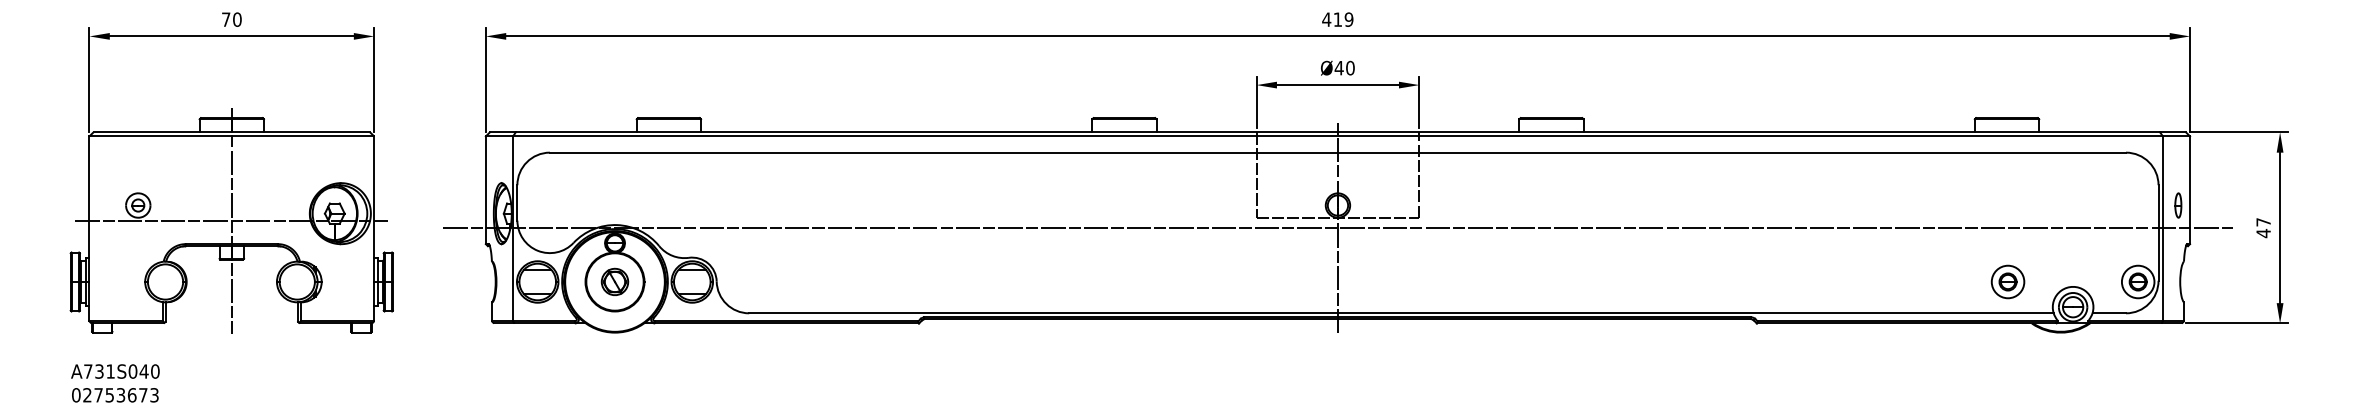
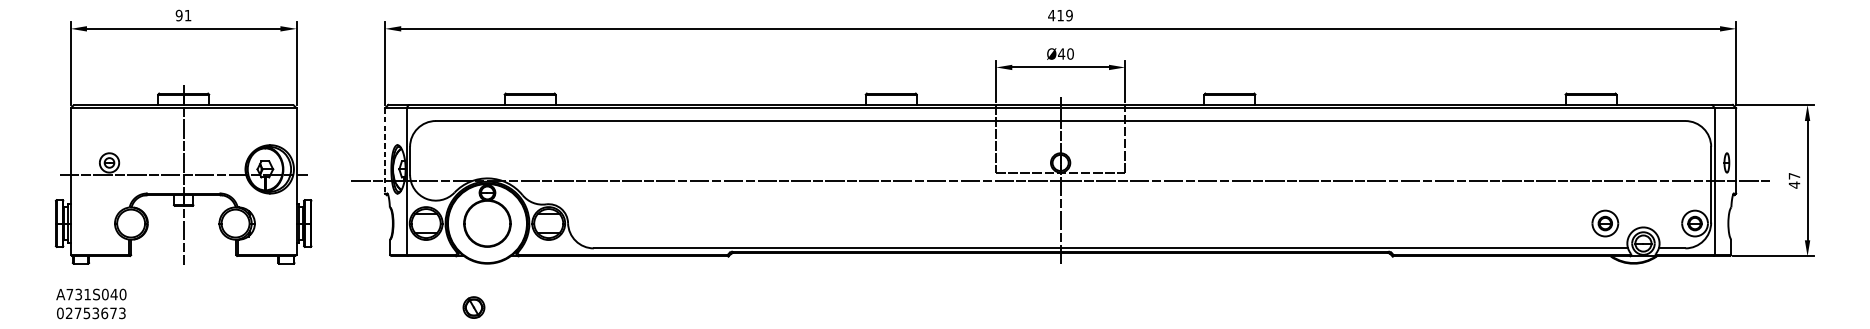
text: (231, 19) -> (183, 15), 70 -> 91
line: (485, 190) -> (384, 151), solid -> dashed
part: (614, 281) -> (473, 307), moved
part: (2007, 281) -> (1604, 223), moved

